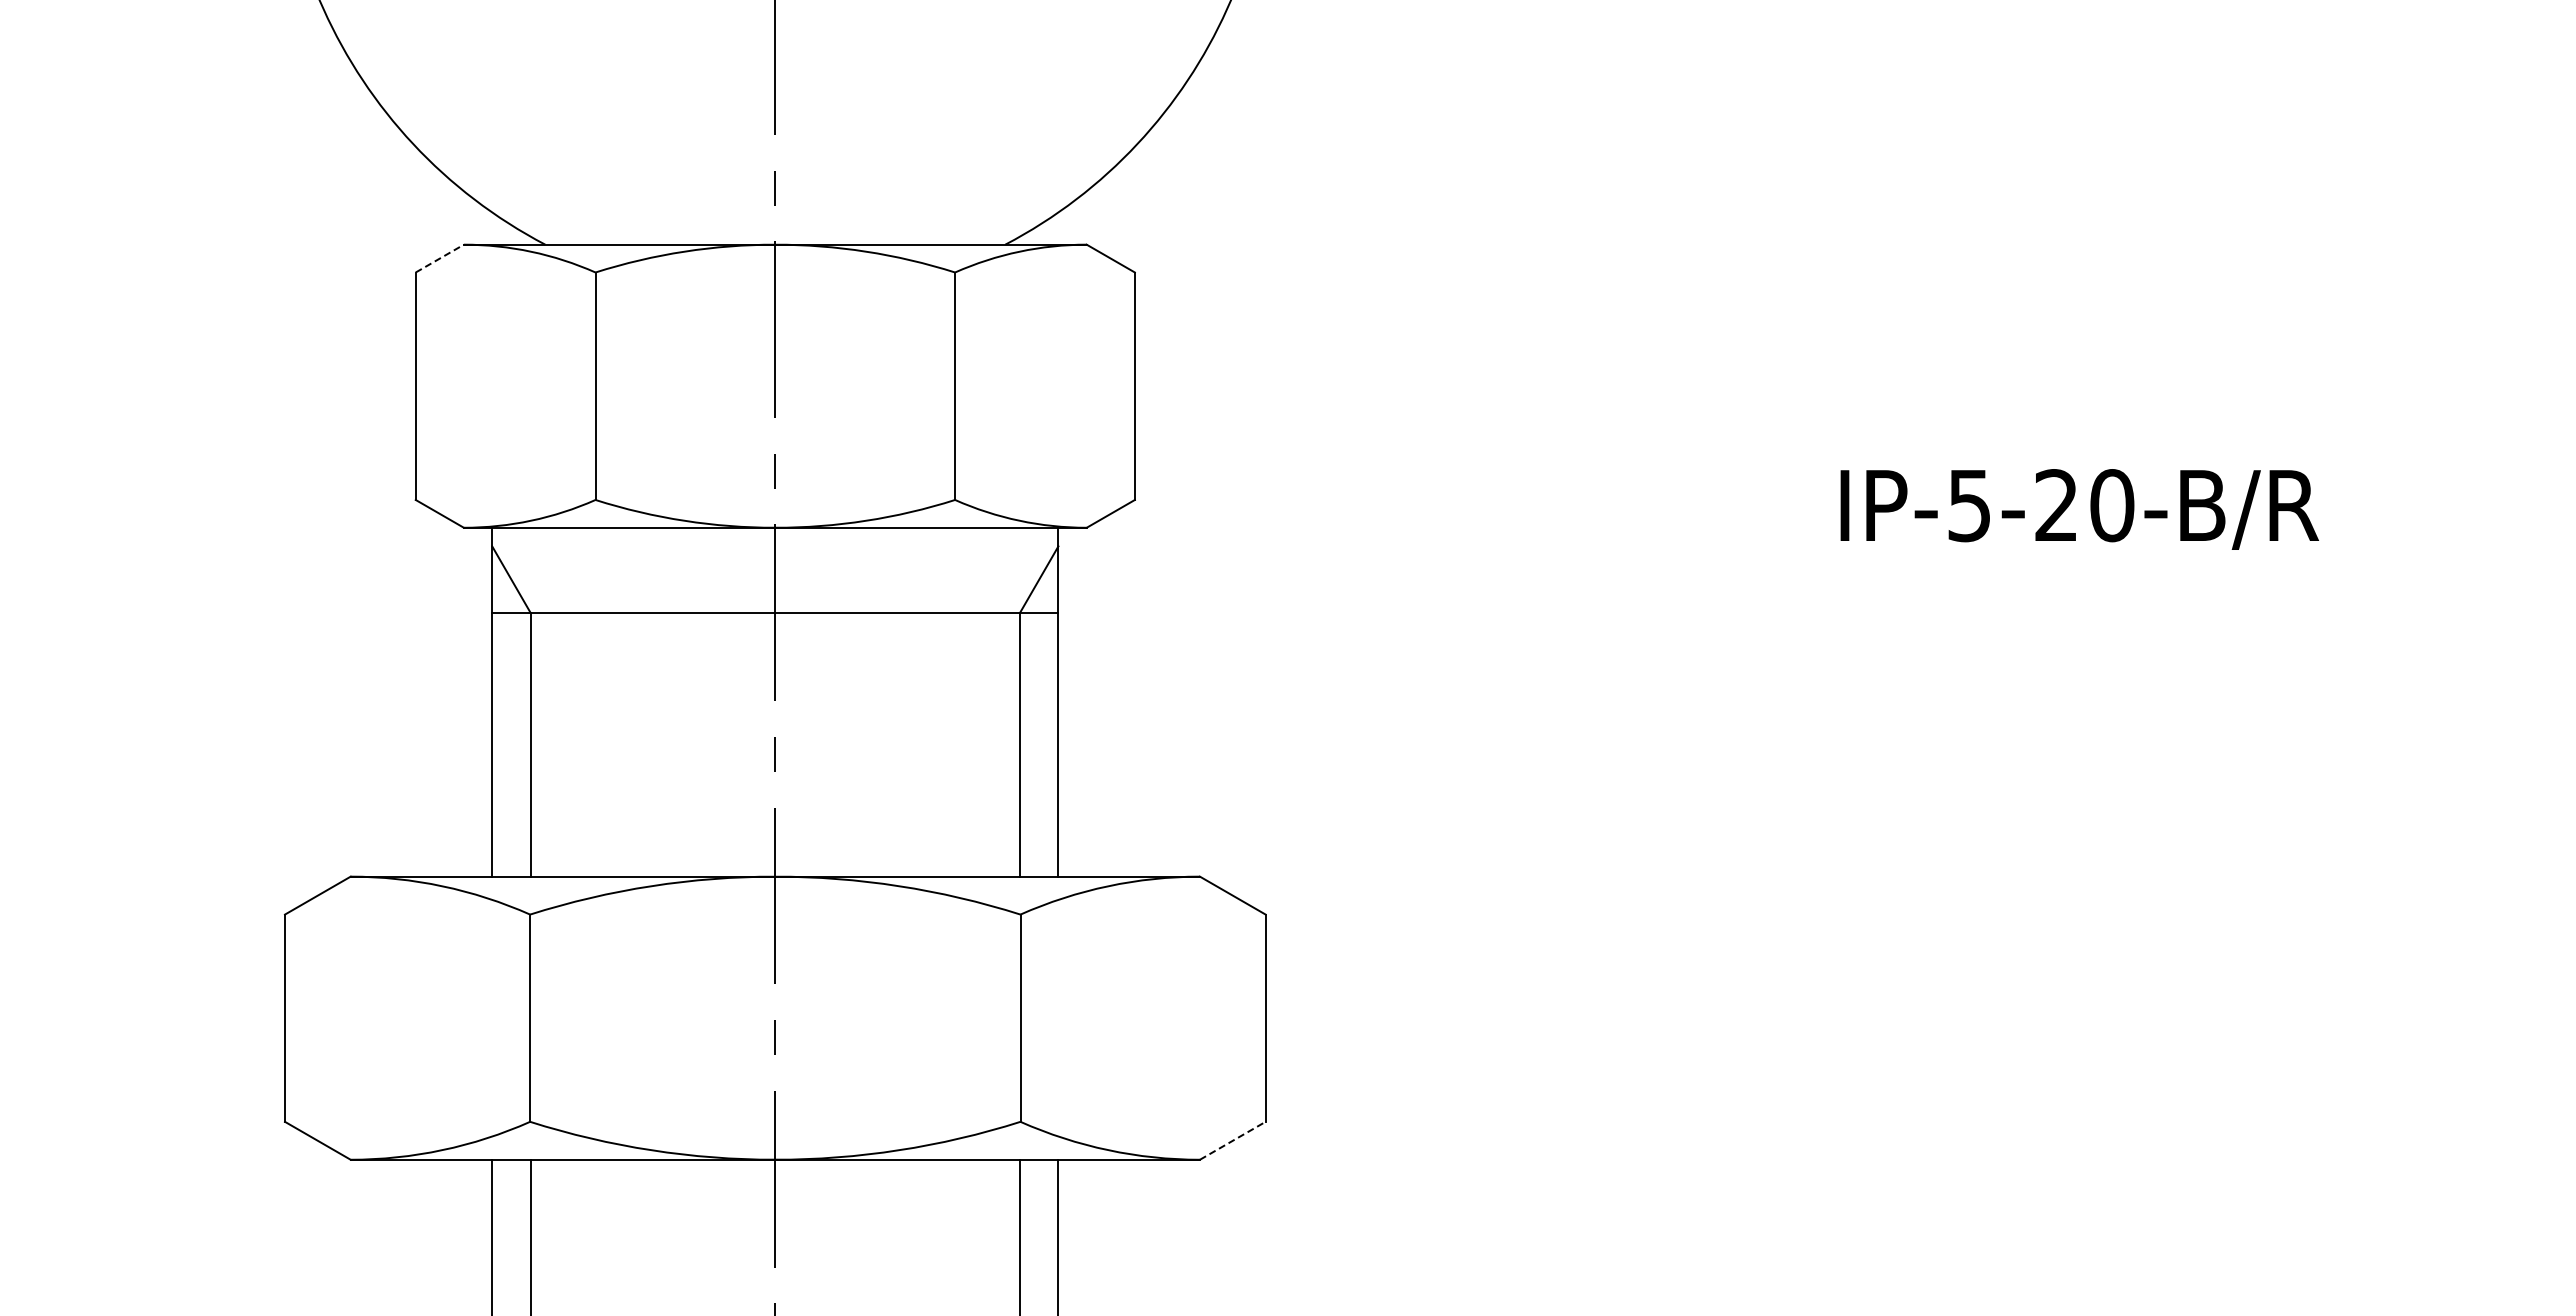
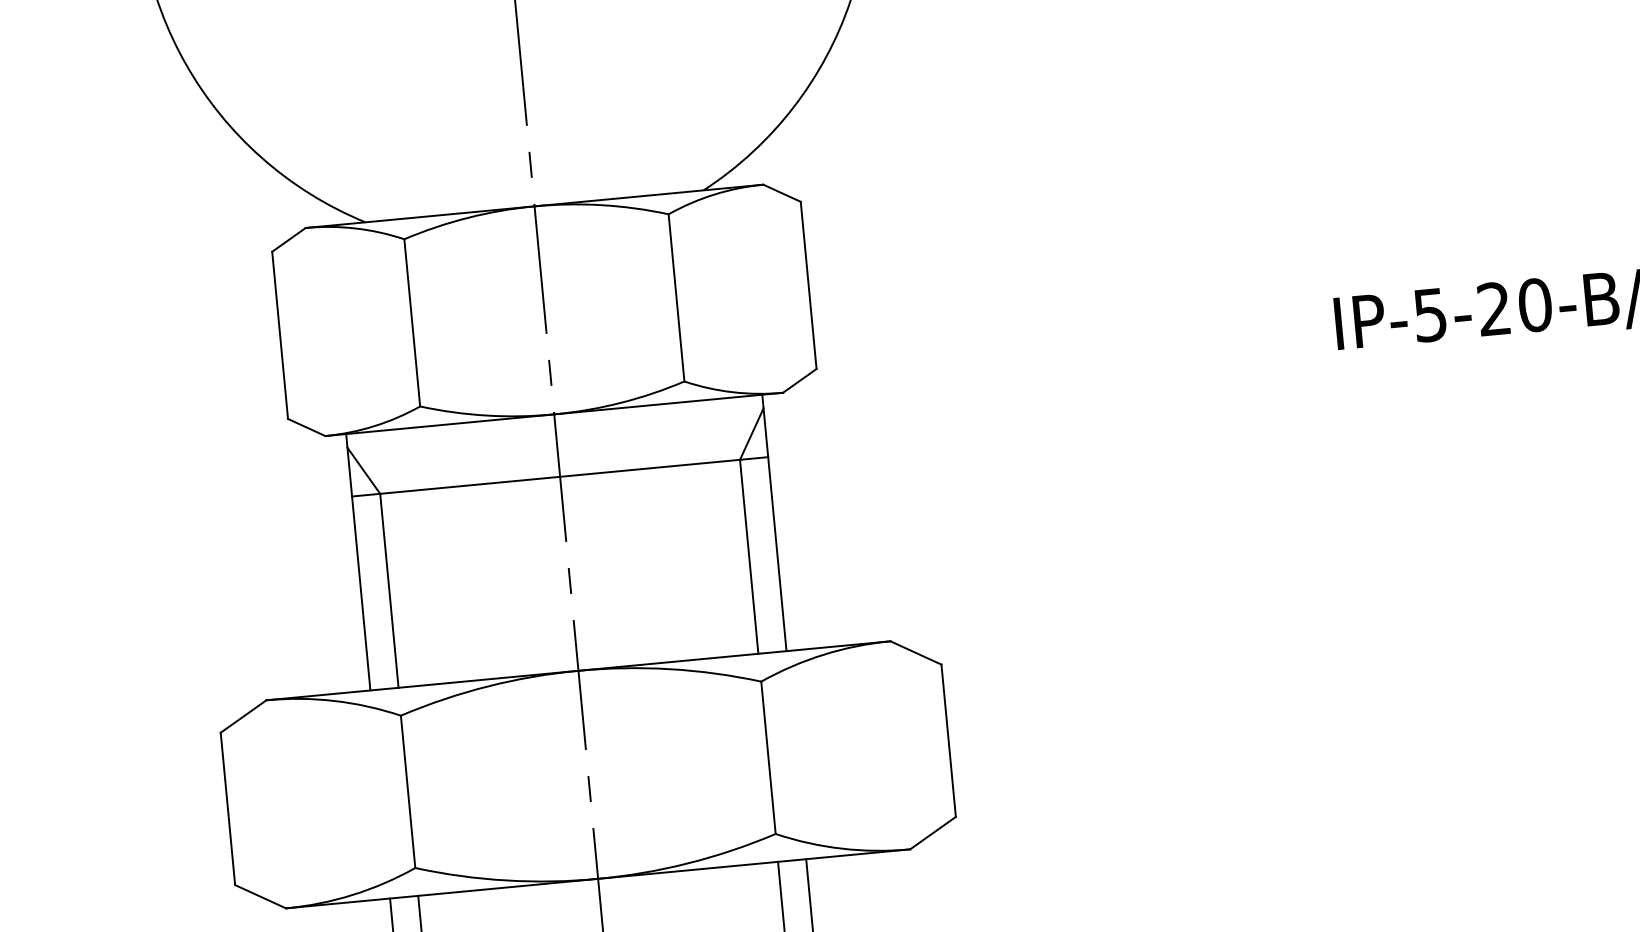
line: (439, 258) -> (288, 239), dashed -> solid
line: (1232, 1140) -> (932, 832), dashed -> solid

